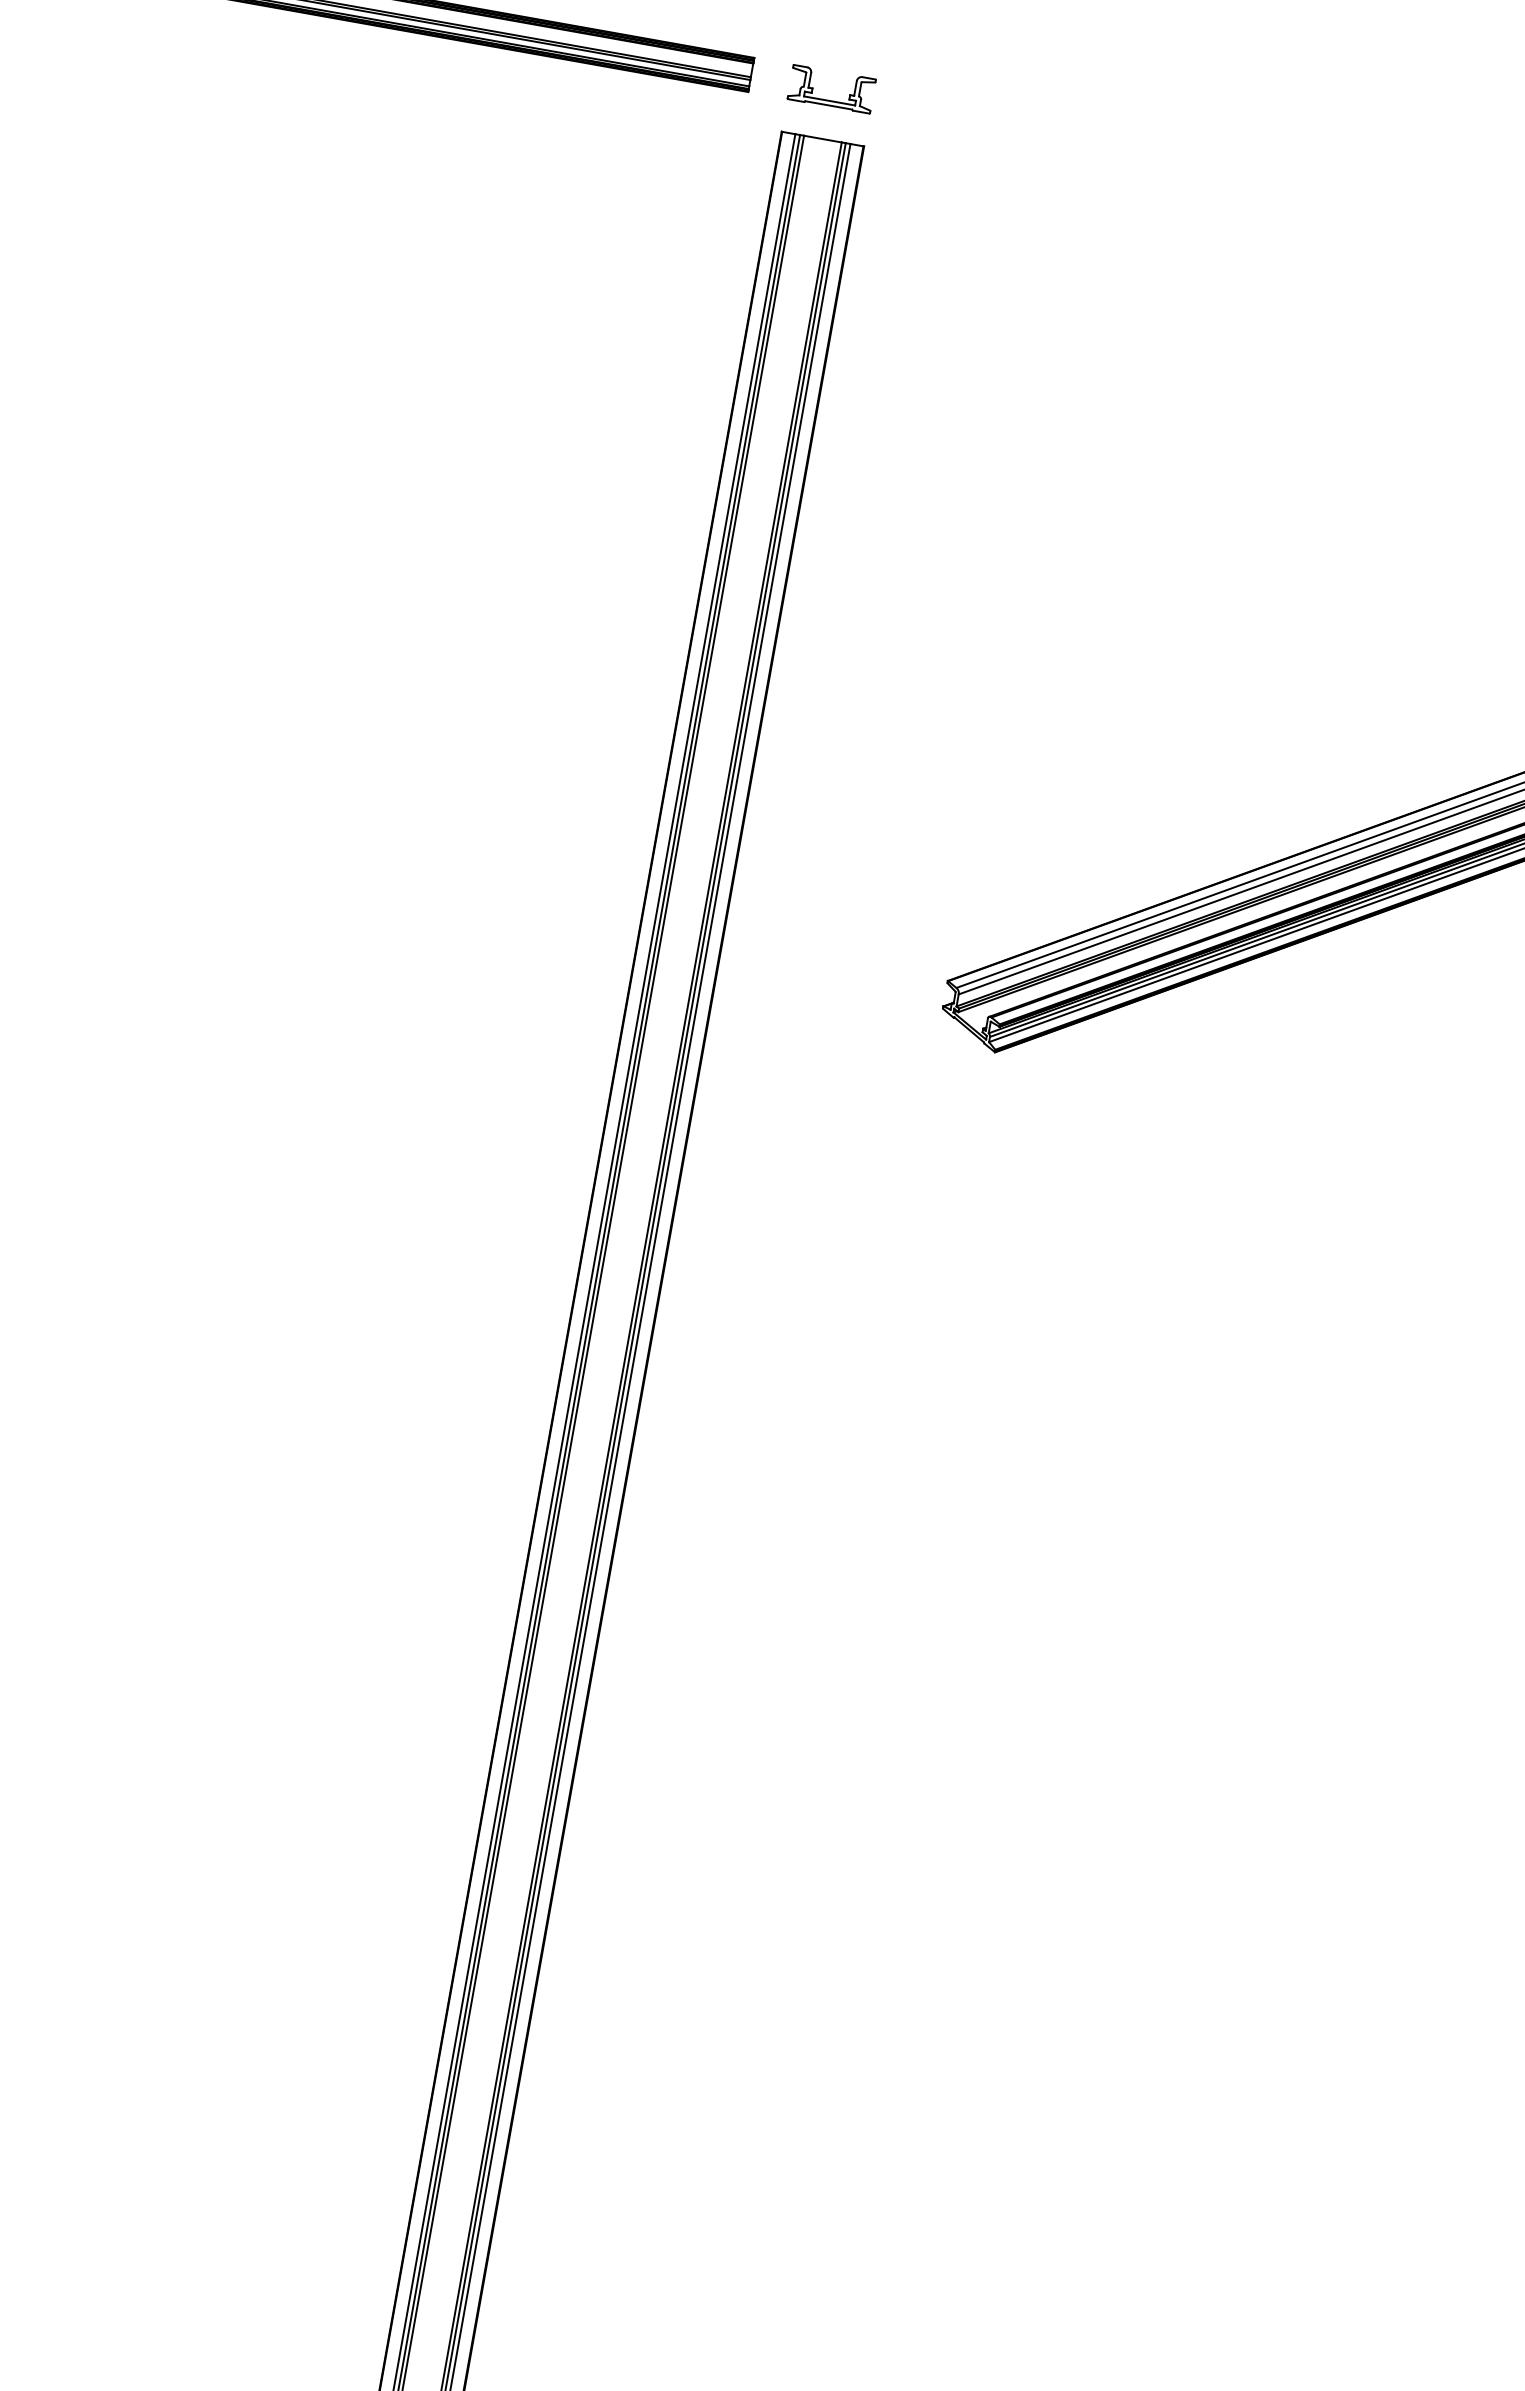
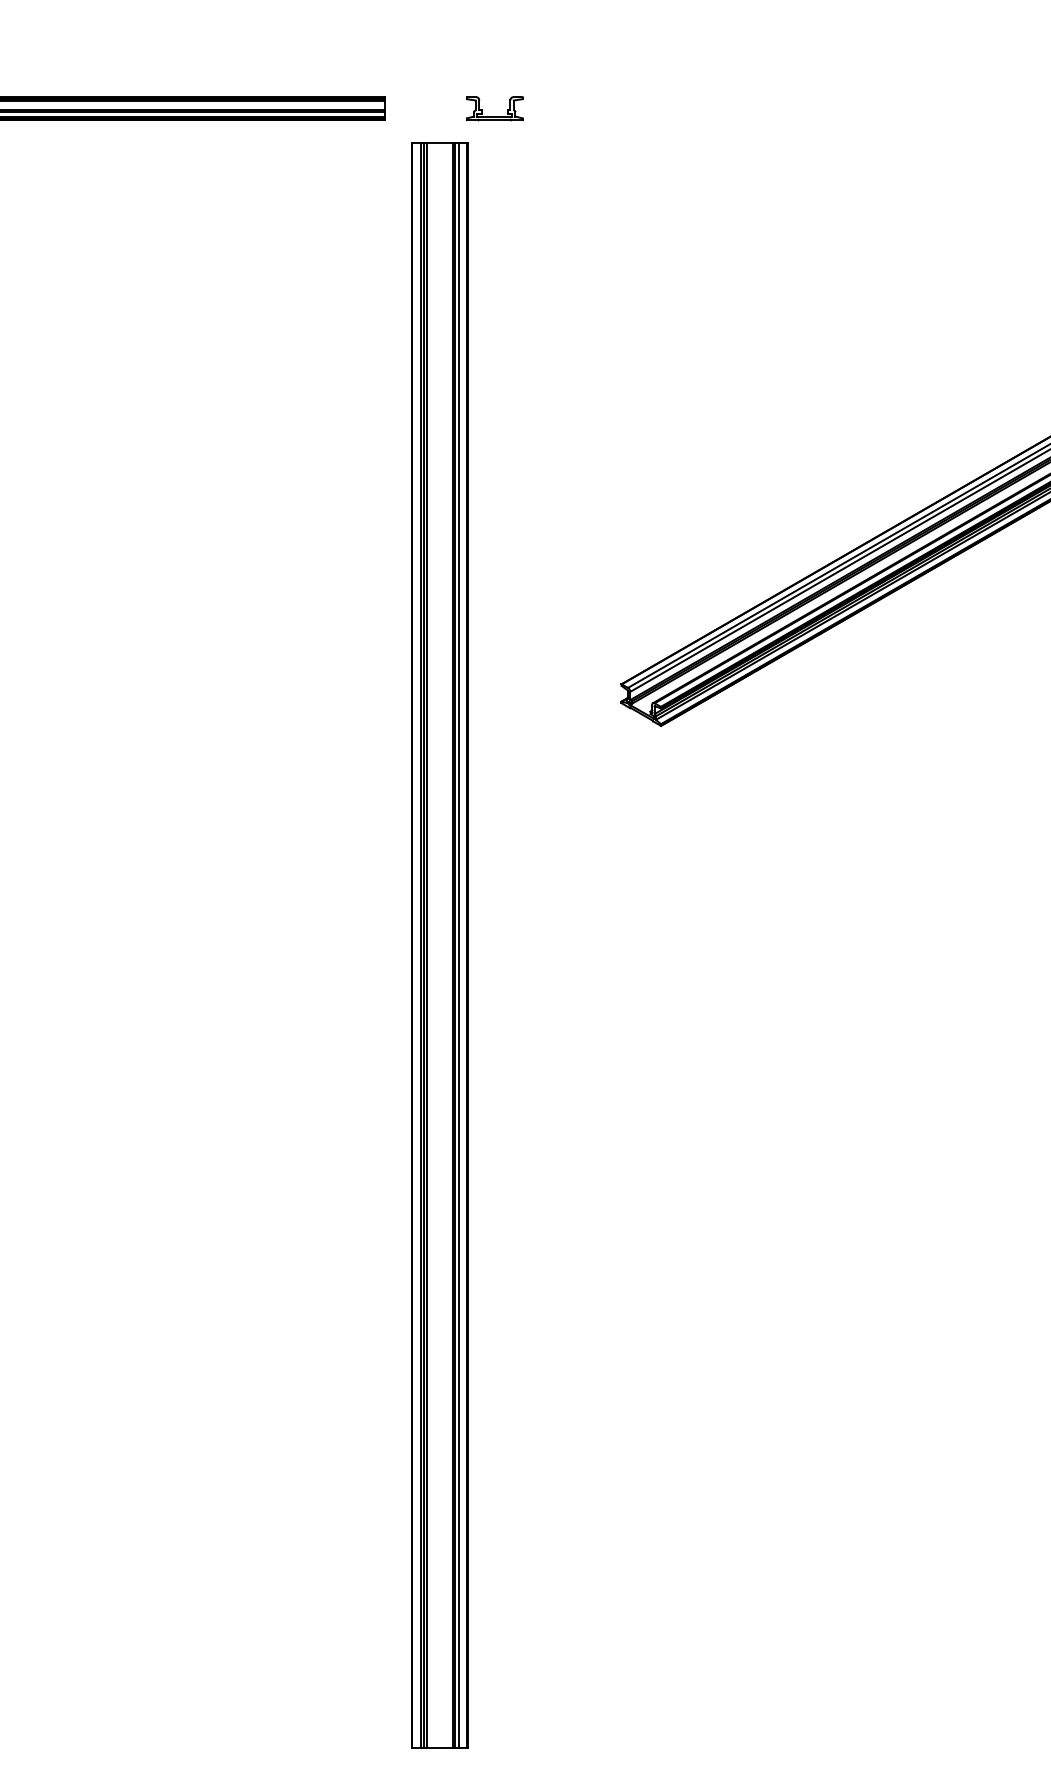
part: (829, 100) -> (494, 116), moved

